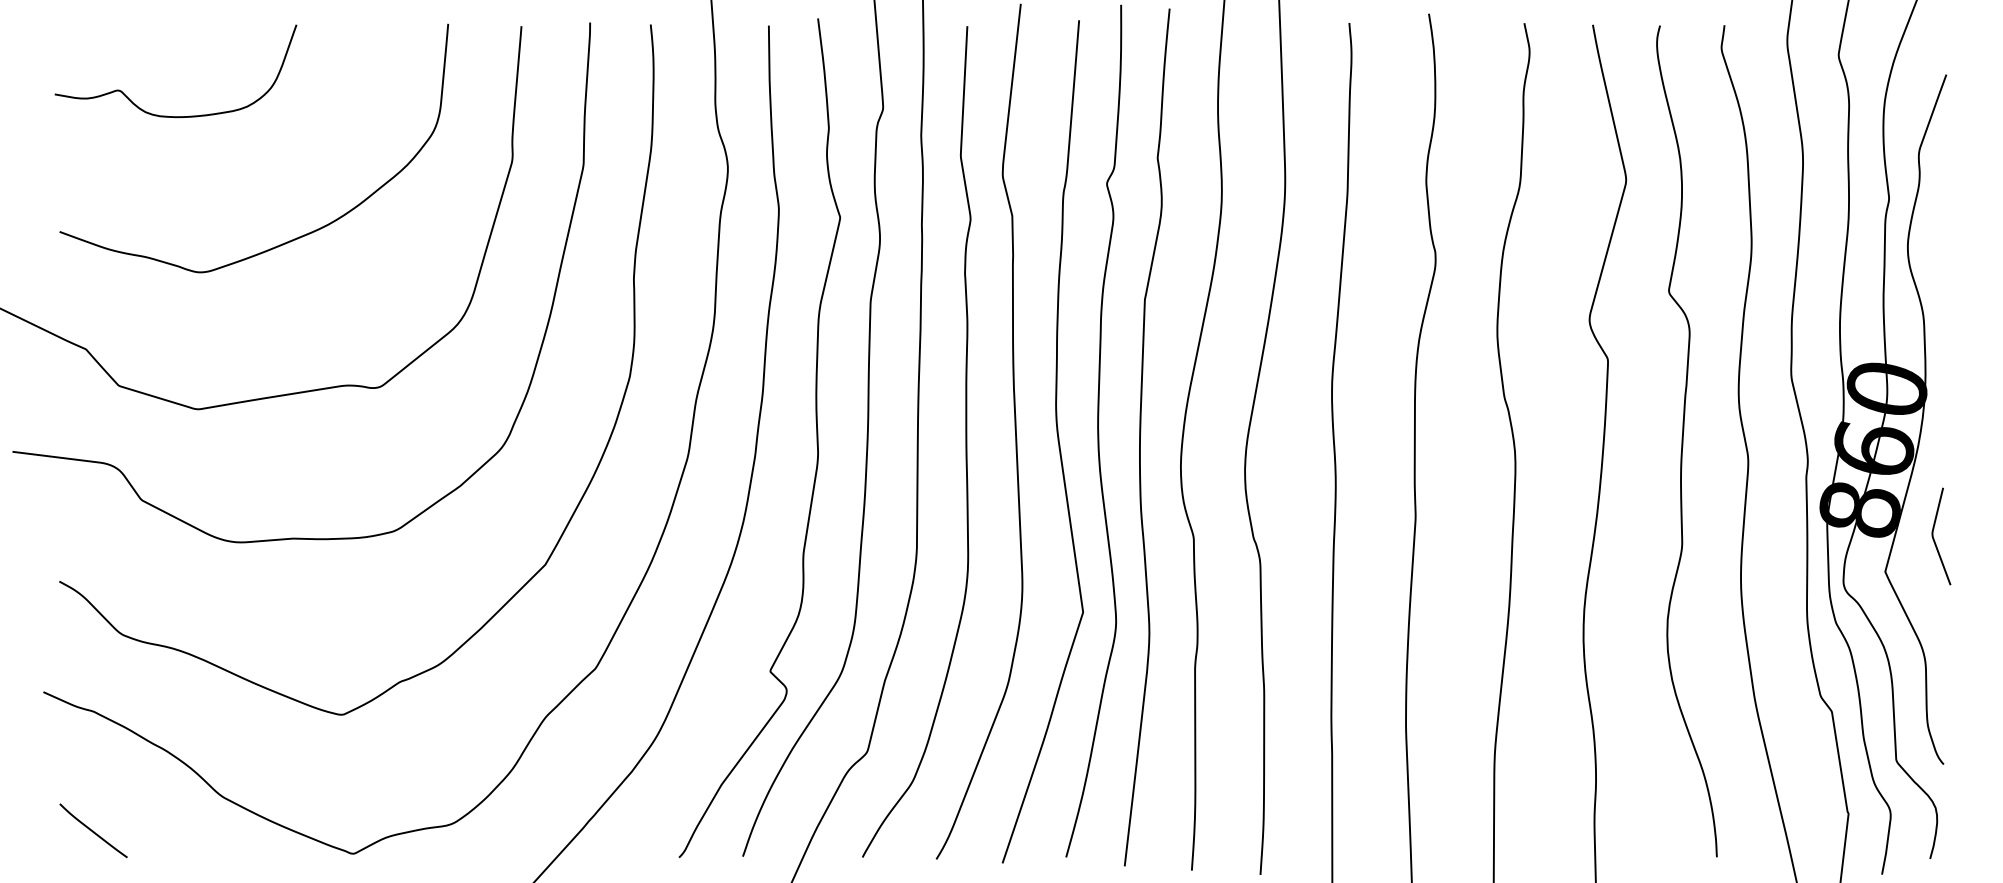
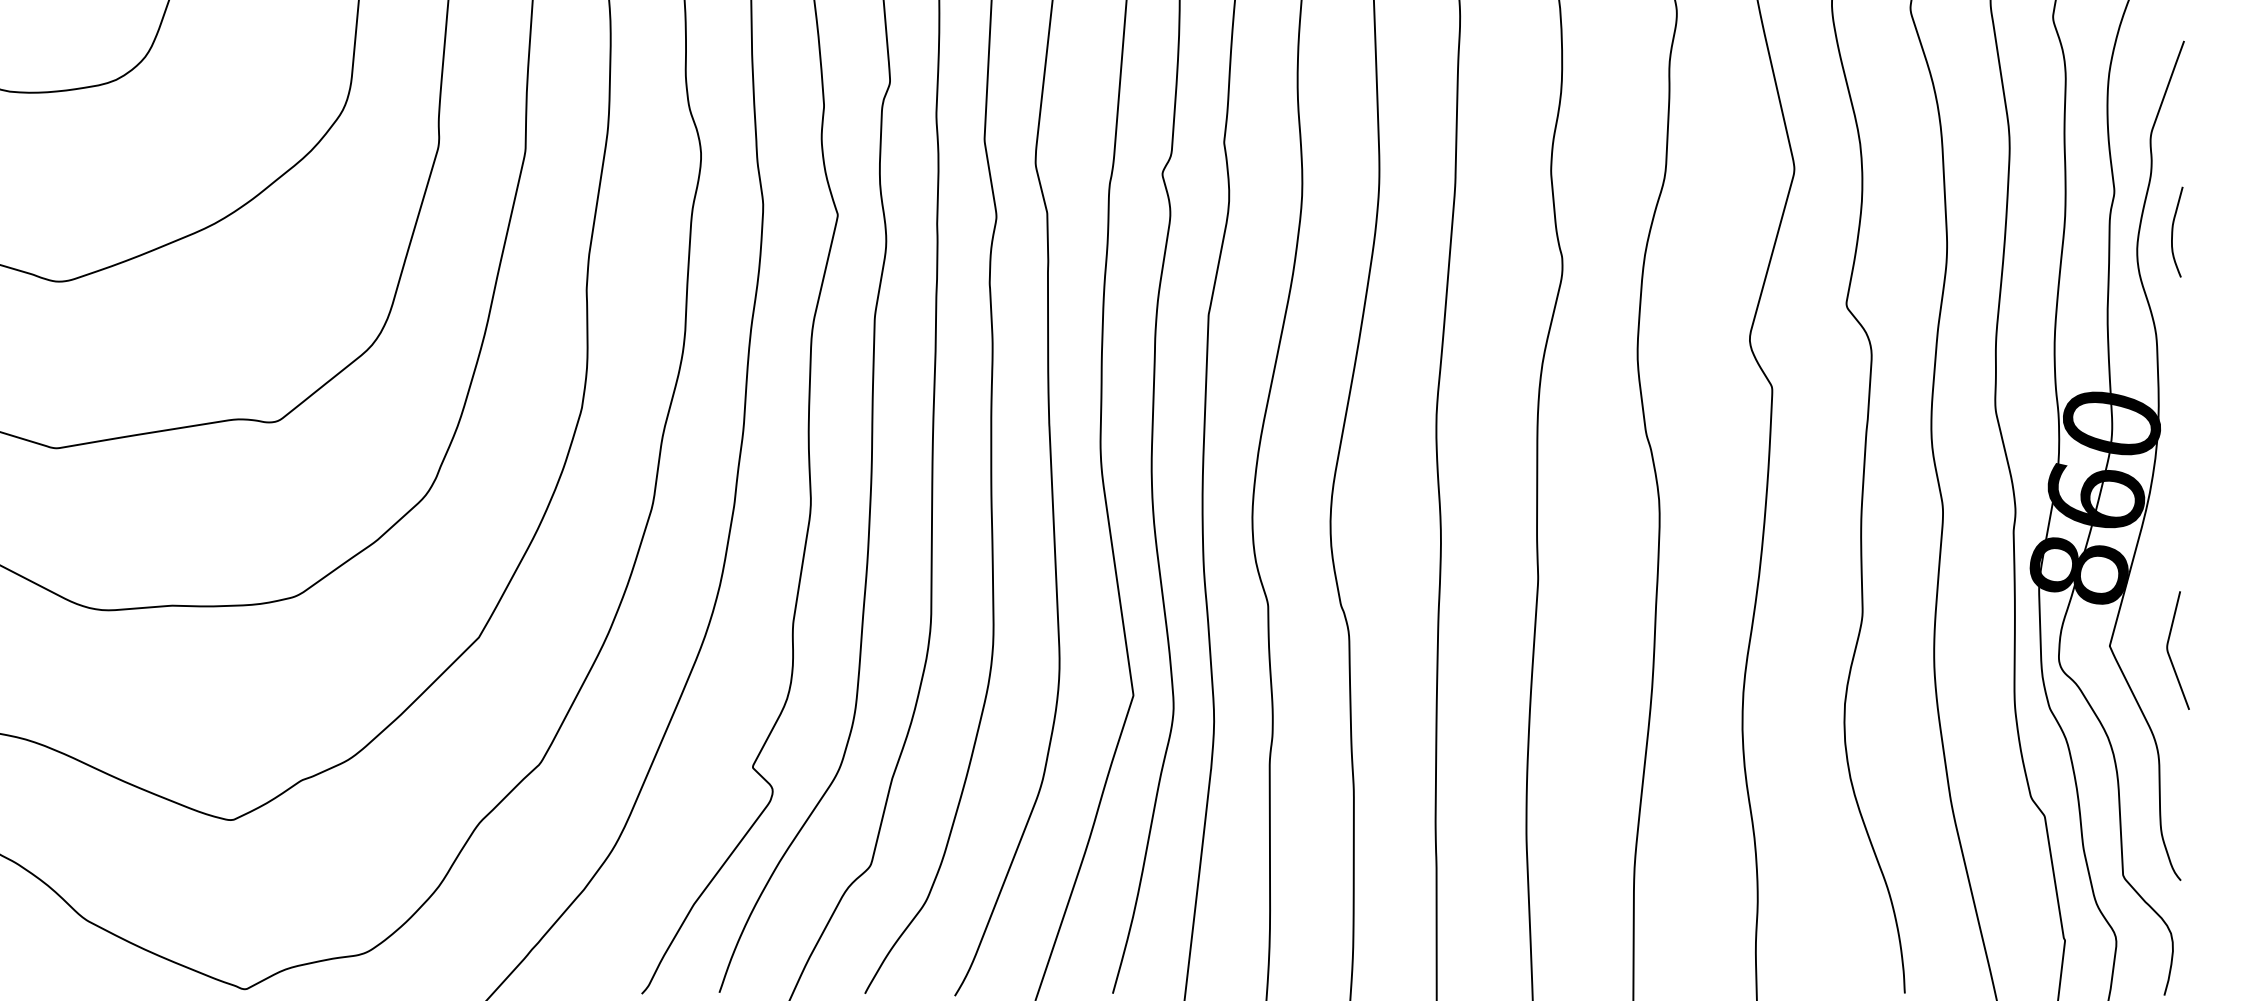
curve: (1937, 231) -> (2173, 231), added
curve: (1934, 538) -> (2169, 653), moved

